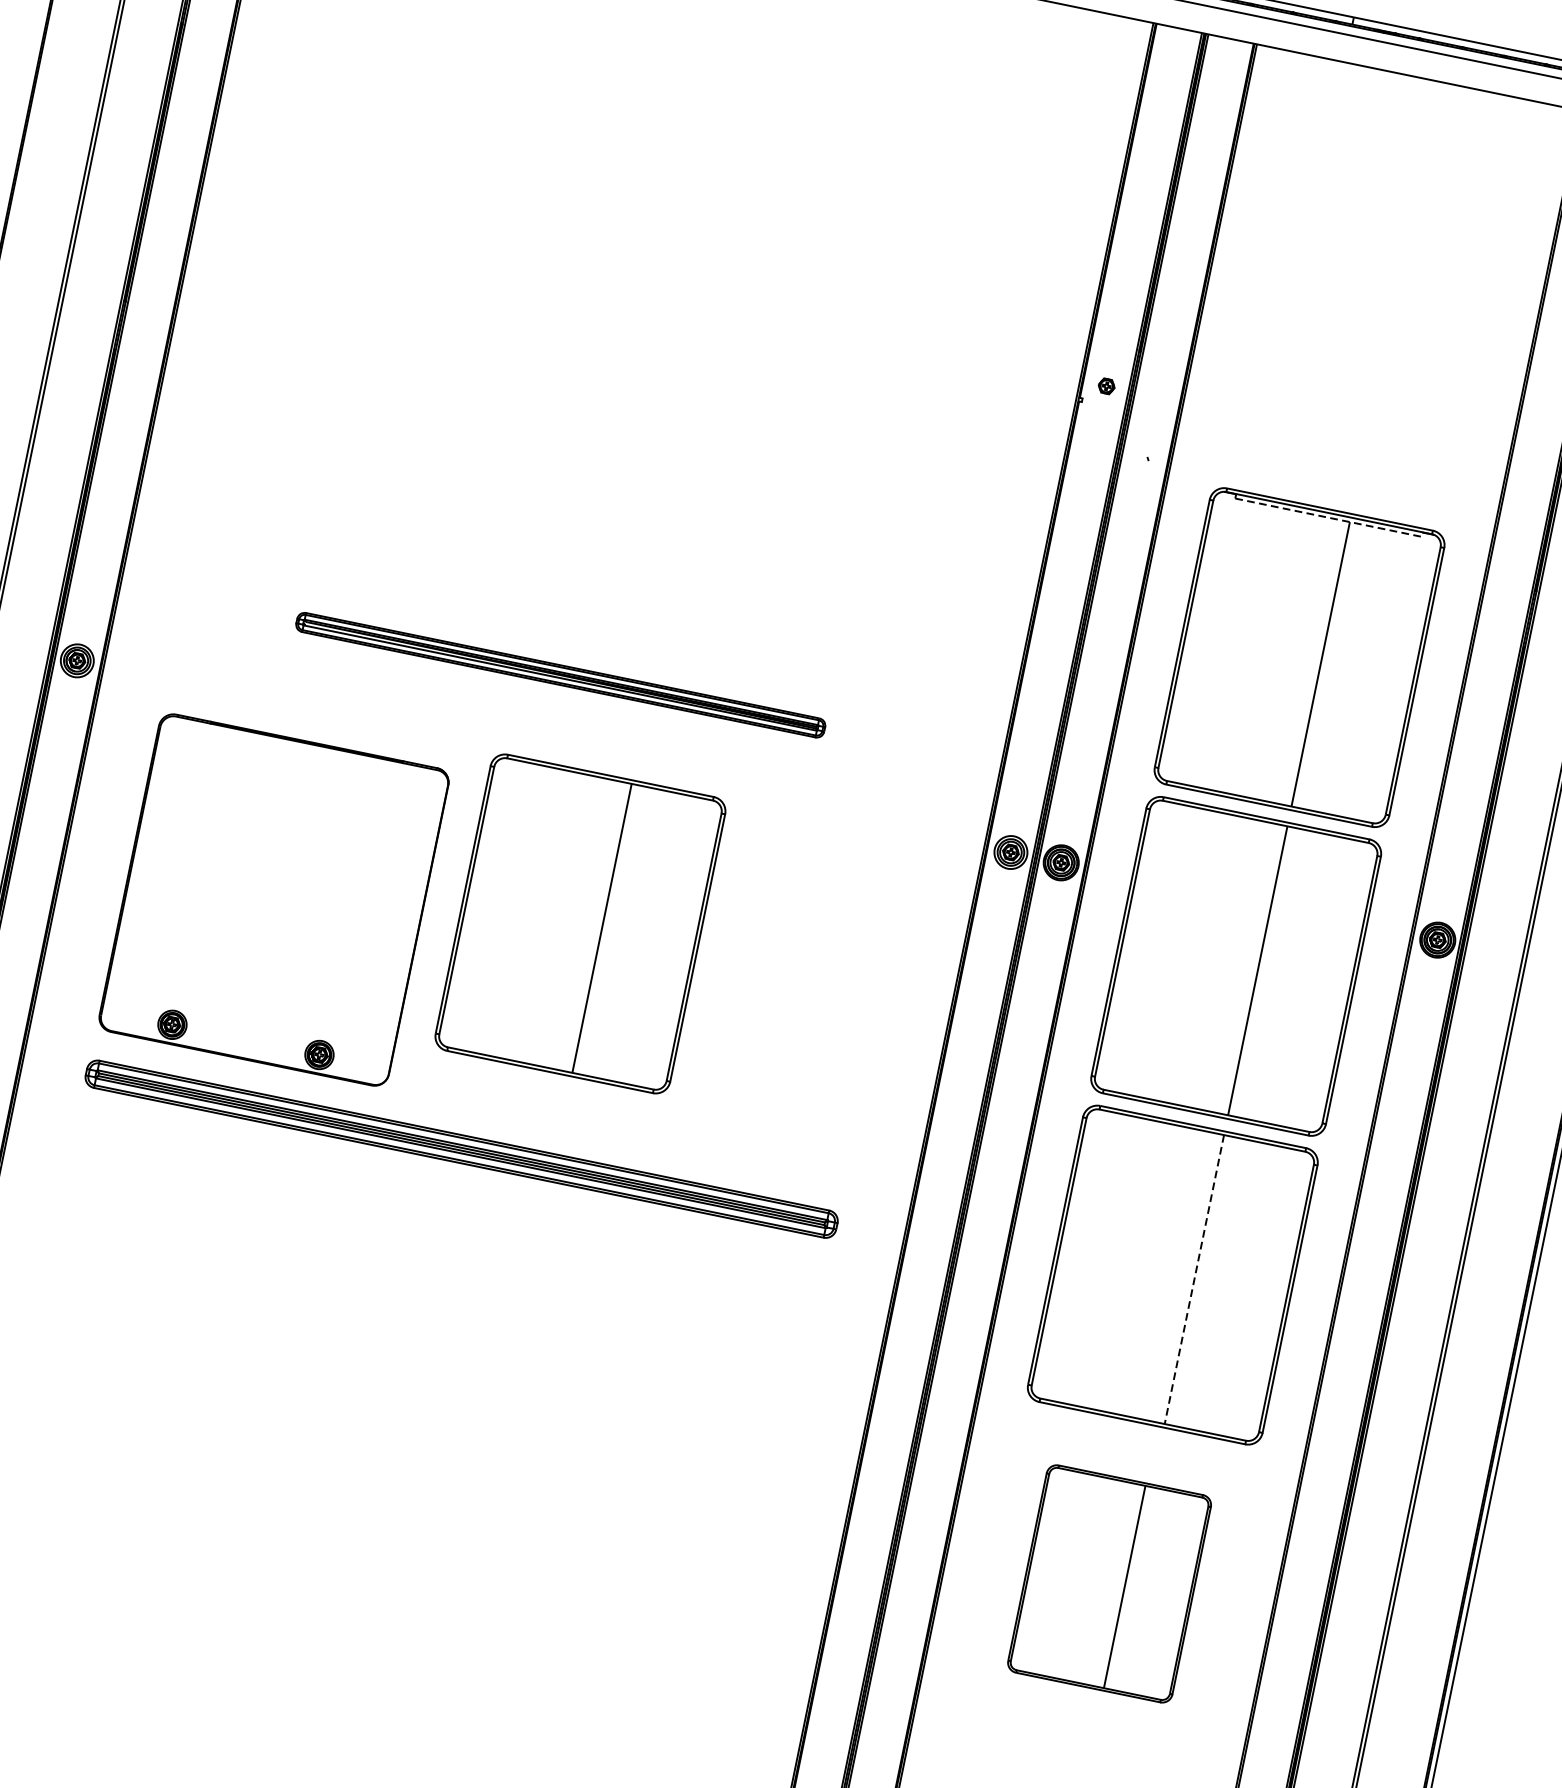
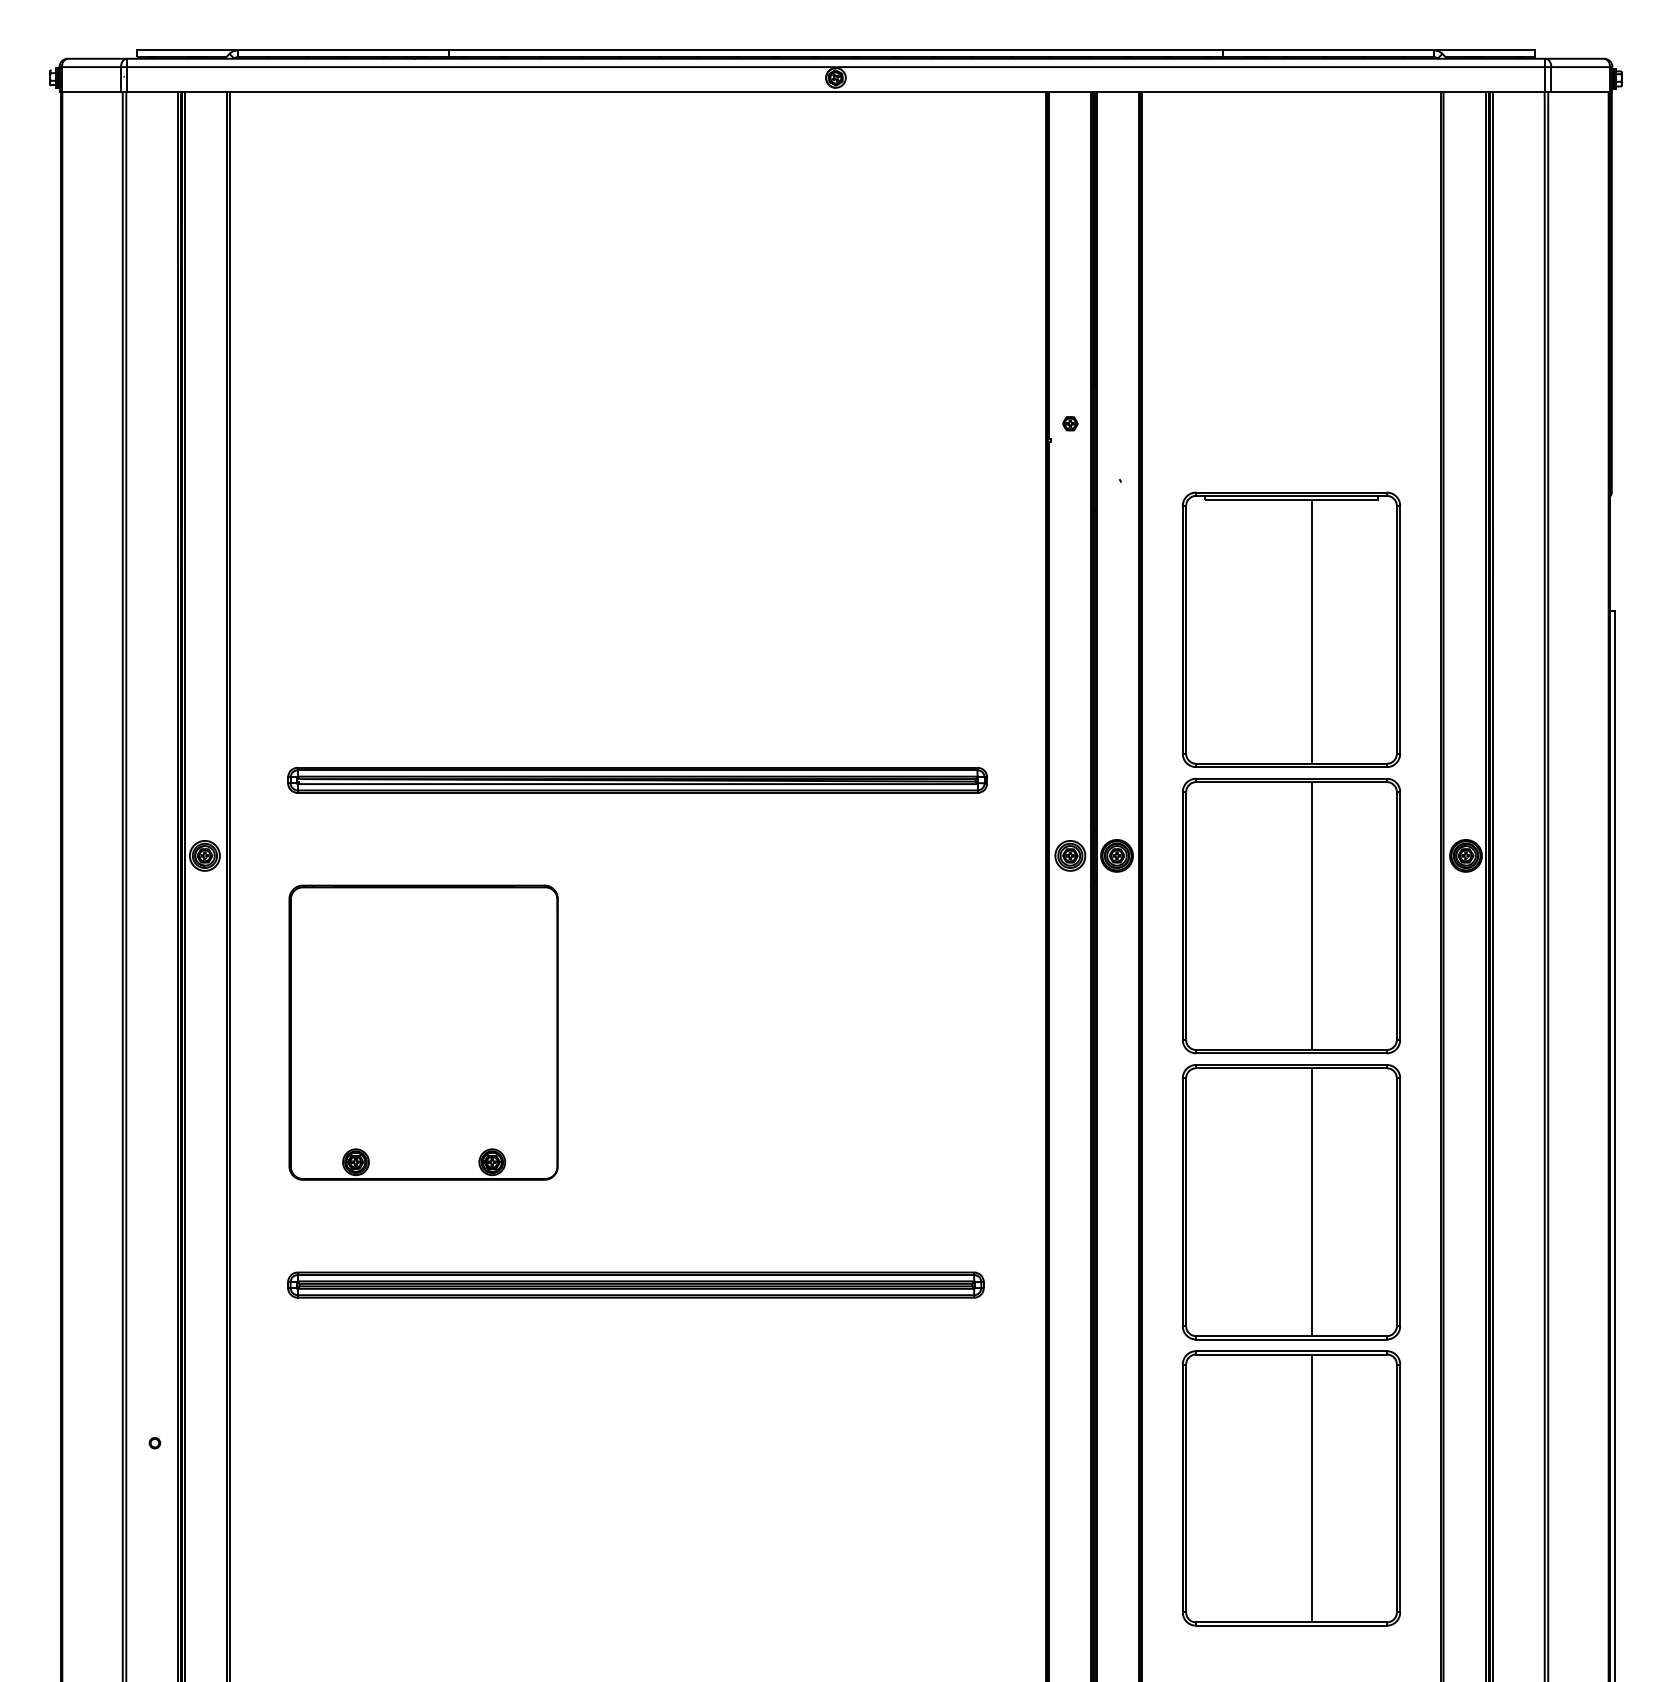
line: (1332, 518) -> (1295, 500), dashed -> solid
part: (560, 675) -> (637, 780), size x1.43
part: (580, 923) -> (700, 997), removed
part: (461, 1148) -> (635, 1284), moved
line: (1194, 1279) -> (1311, 1202), dashed -> solid
part: (1109, 1583) -> (1291, 1488), size x1.43

